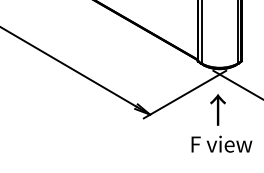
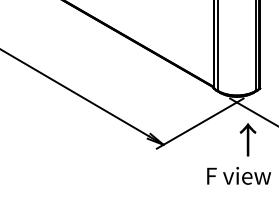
text: (217, 109) -> (247, 139), moved

